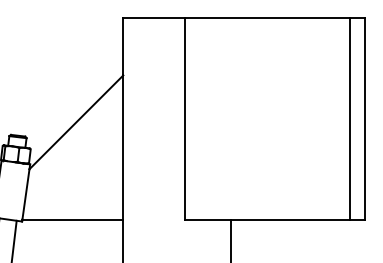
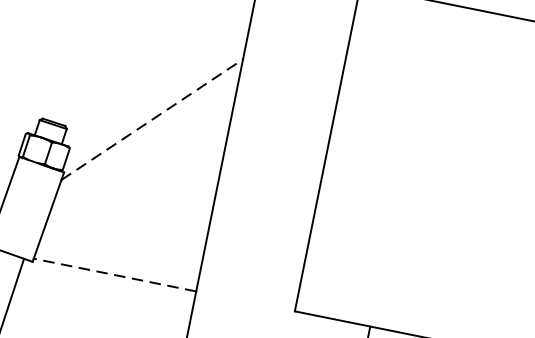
line: (76, 121) -> (152, 118), solid -> dashed
line: (72, 219) -> (114, 274), solid -> dashed

